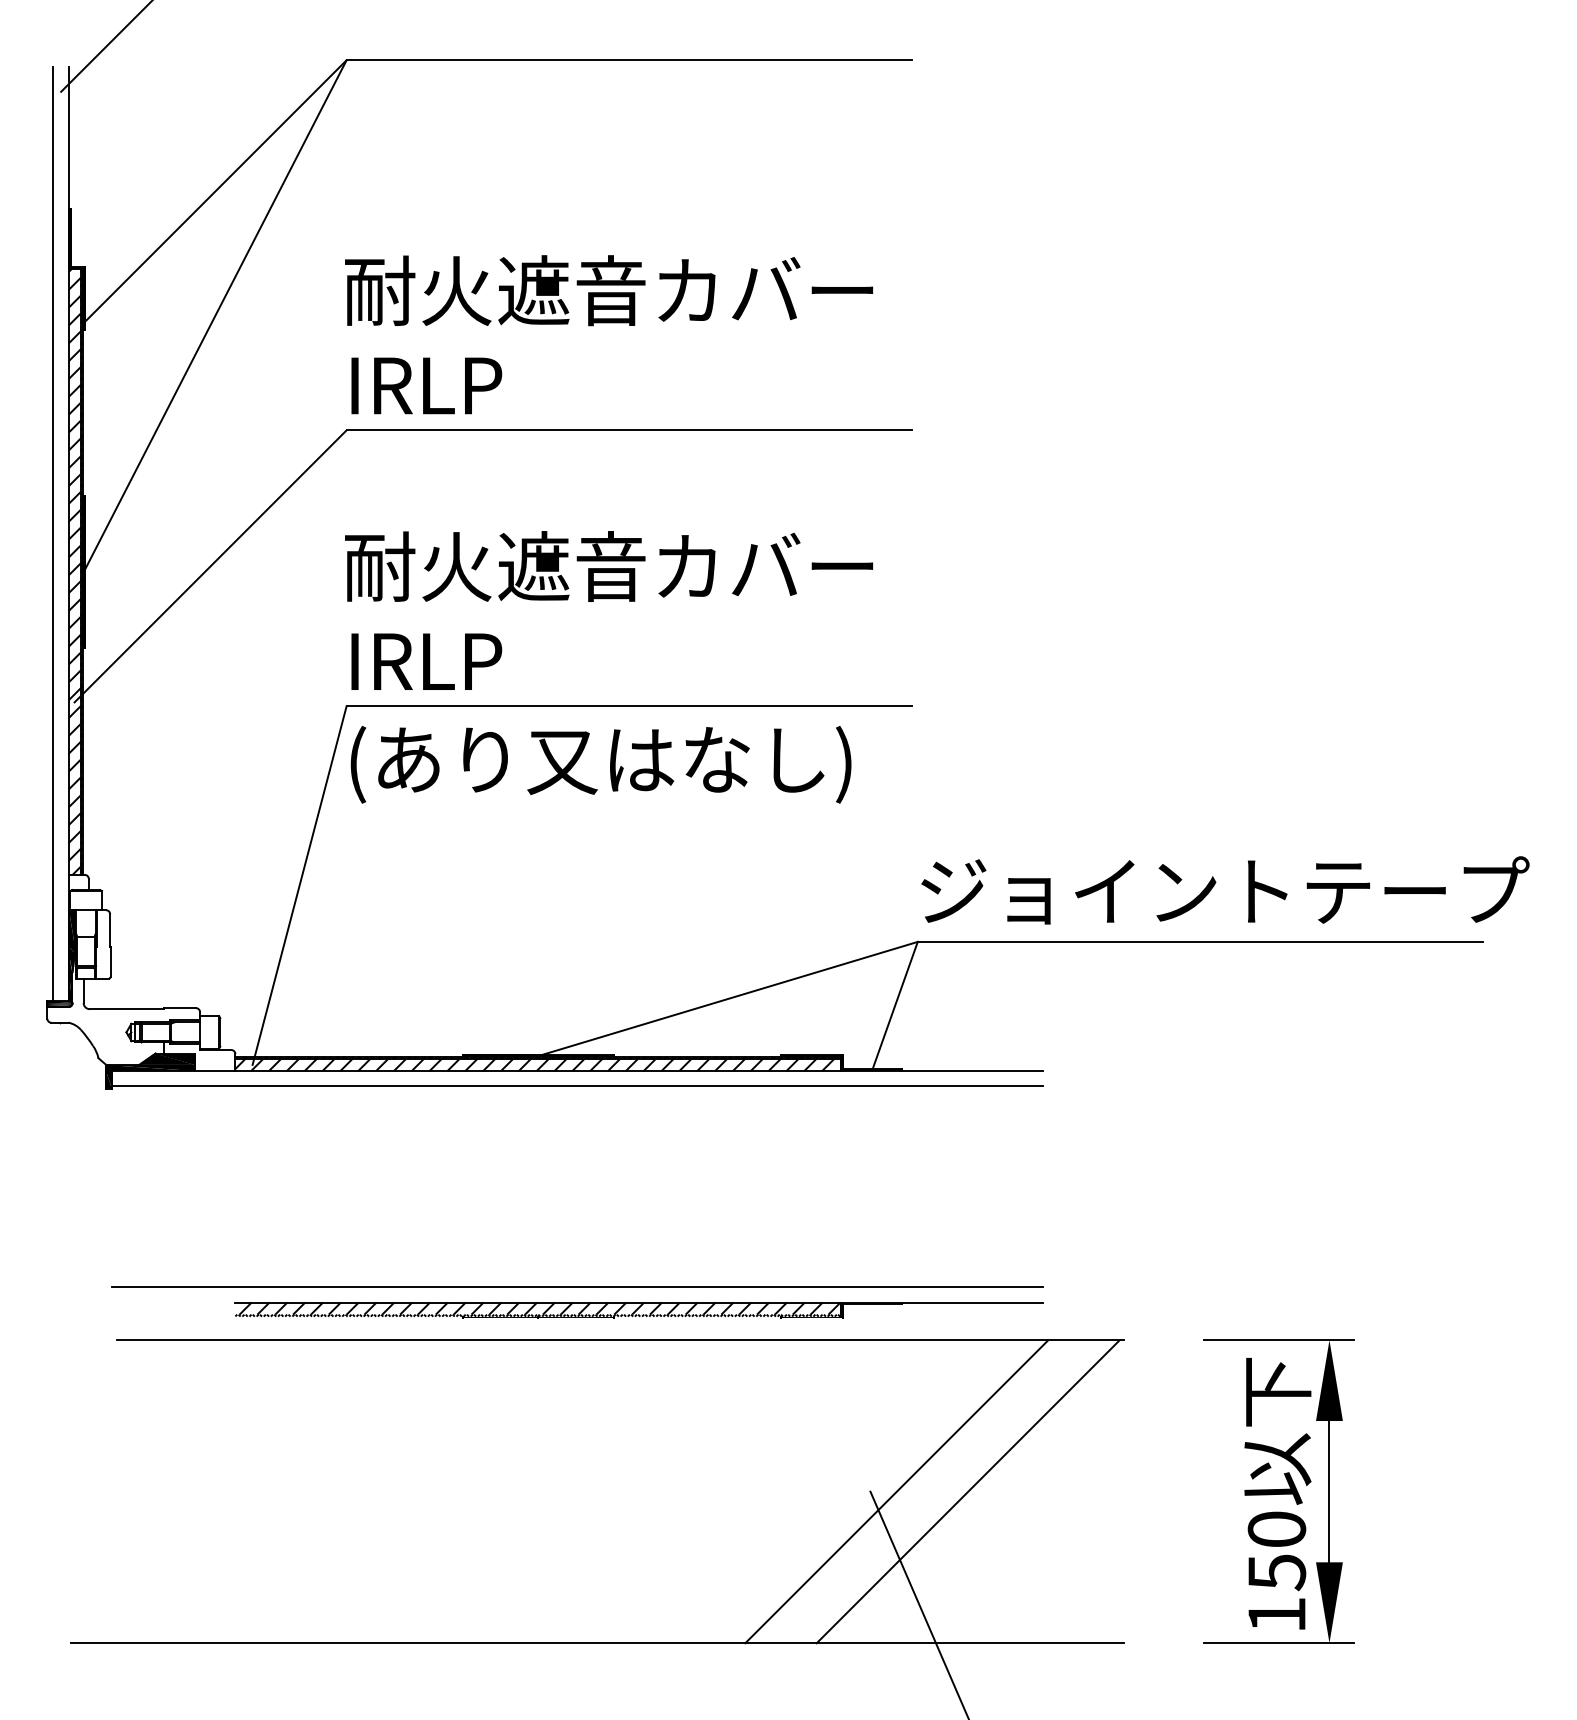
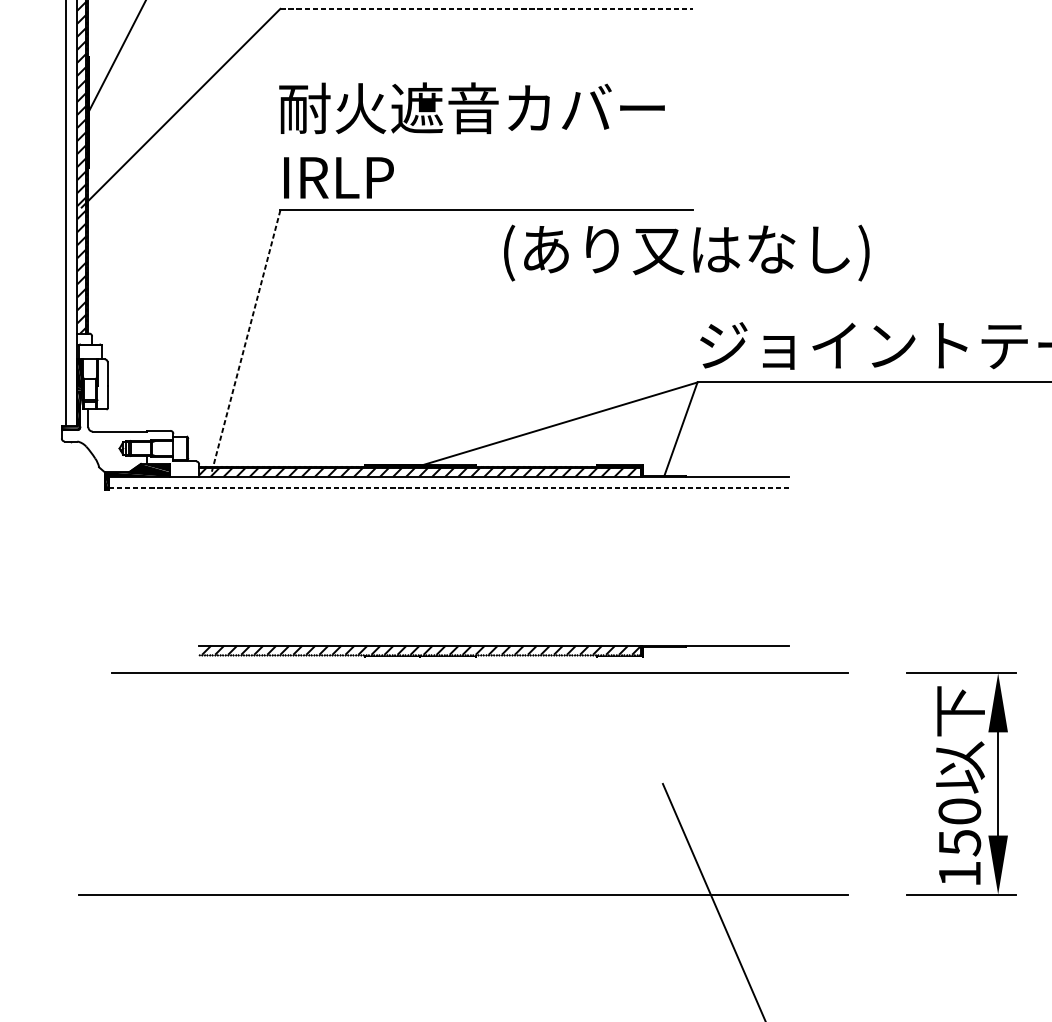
line: (629, 430) -> (486, 8), solid -> dashed
text: (600, 764) -> (686, 252), moved
line: (299, 886) -> (245, 342), solid -> dashed
line: (578, 1086) -> (449, 488), solid -> dashed
line: (577, 1287) -> (449, 634), removed
line: (896, 1491) -> (681, 783), removed
line: (967, 1491) -> (733, 783), removed

